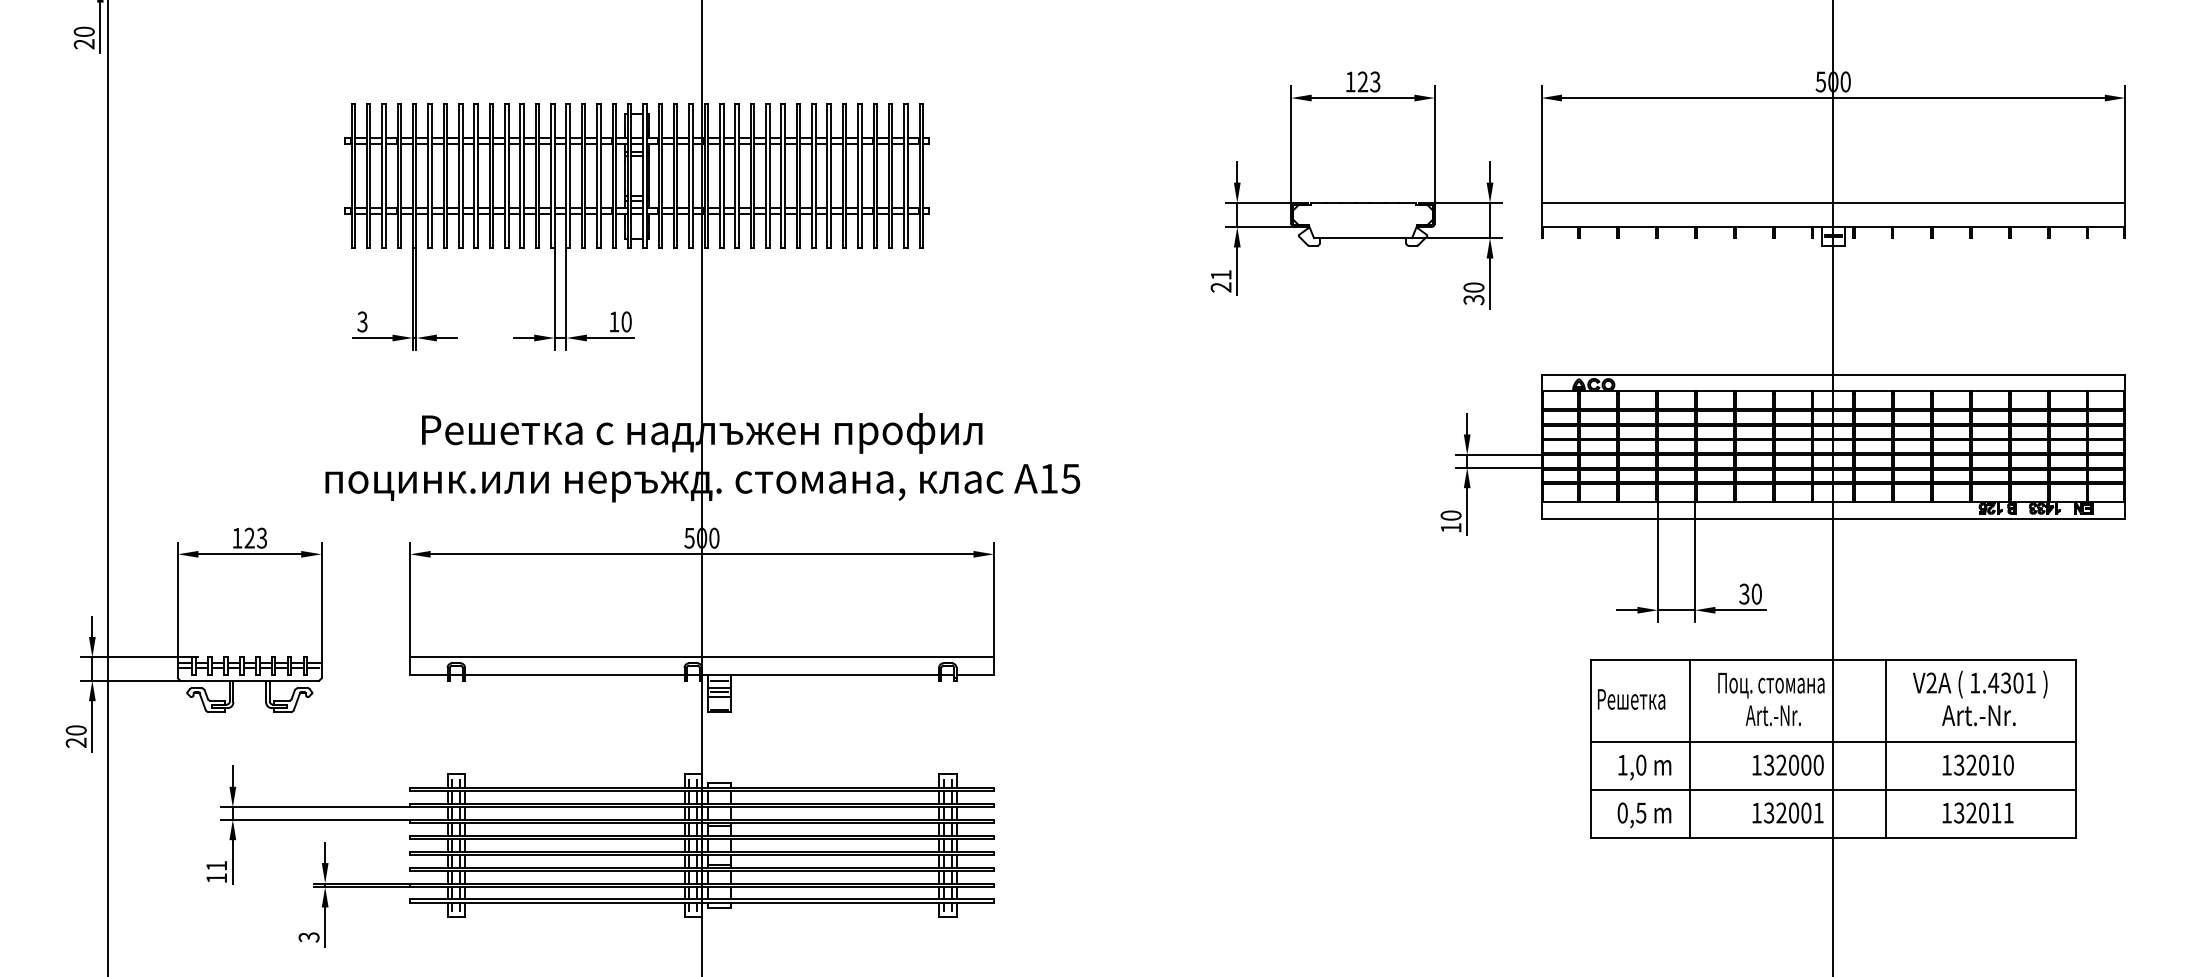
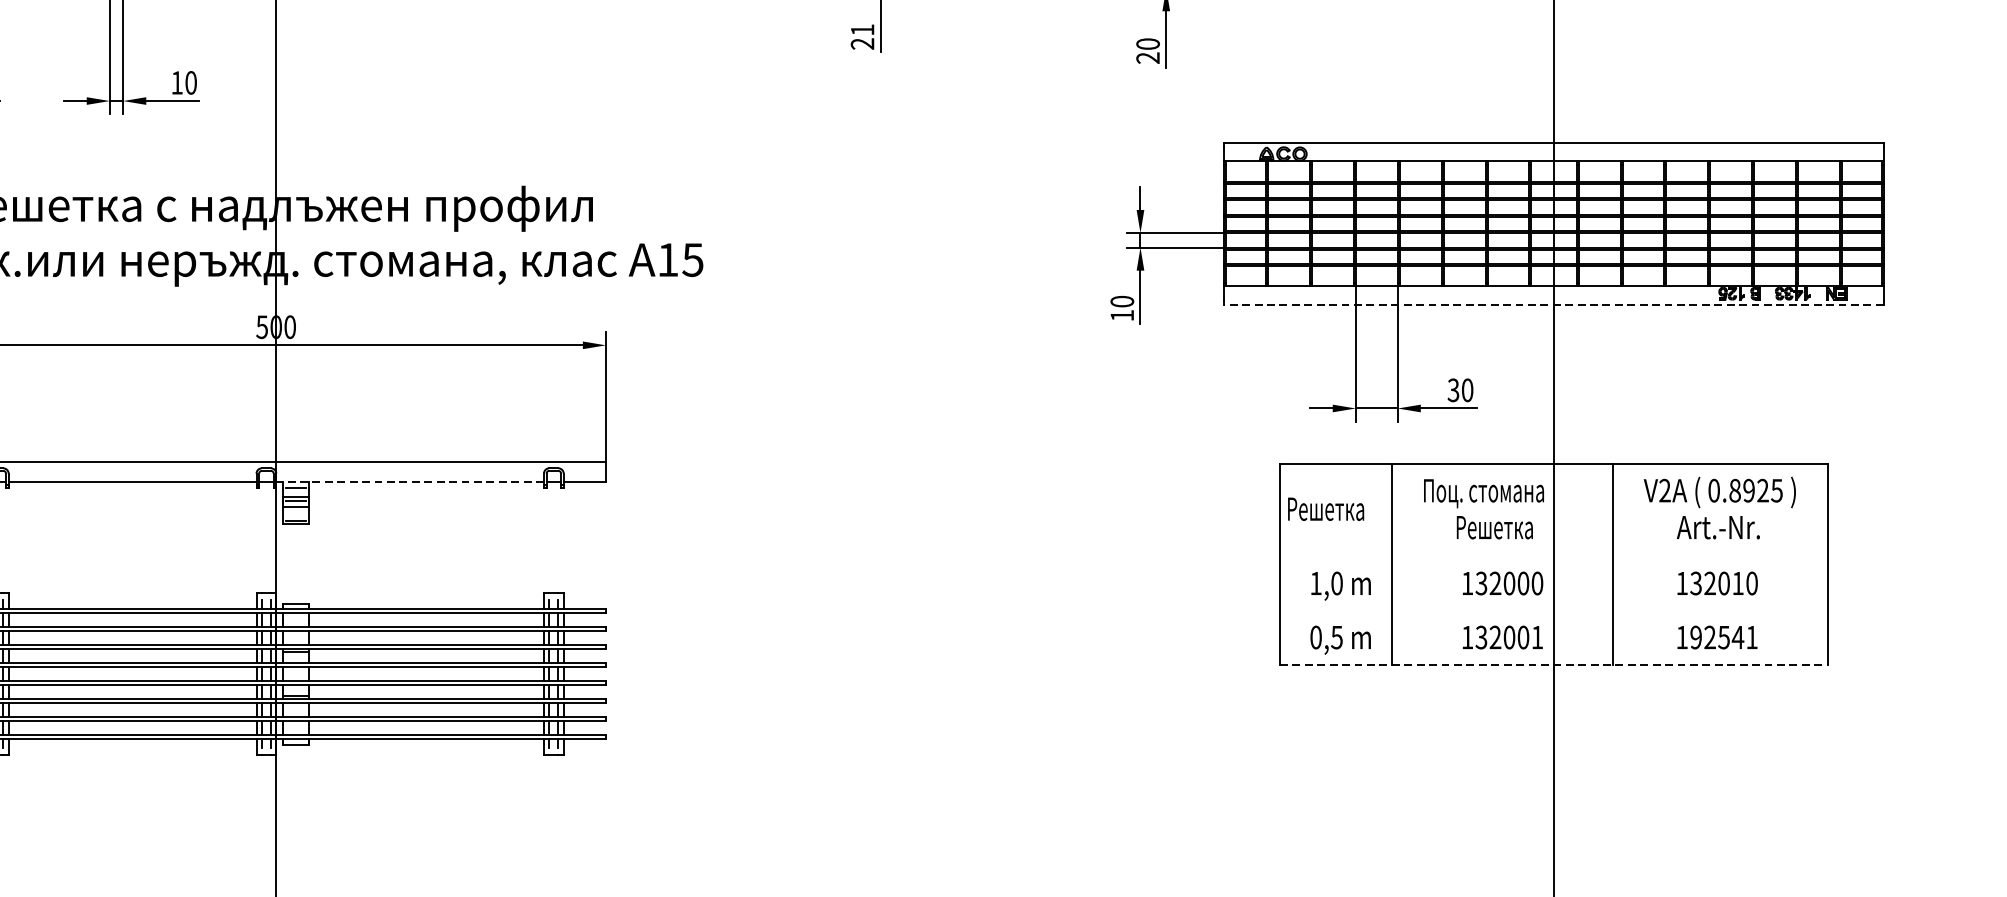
text: (1474, 300) -> (1148, 58), 30 -> 20
line: (1833, 518) -> (1554, 304), solid -> dashed
line: (820, 674) -> (410, 481), solid -> dashed
text: (2002, 682) -> (1745, 490), 1.4301 -> 0.8925
text: (1779, 715) -> (1493, 527), Art.-Nr. -> Решетка
line: (1833, 741) -> (1554, 556), removed
line: (1833, 789) -> (1554, 610), removed
text: (1977, 812) -> (1716, 636), 132011 -> 192541
line: (1833, 837) -> (1554, 665), solid -> dashed

